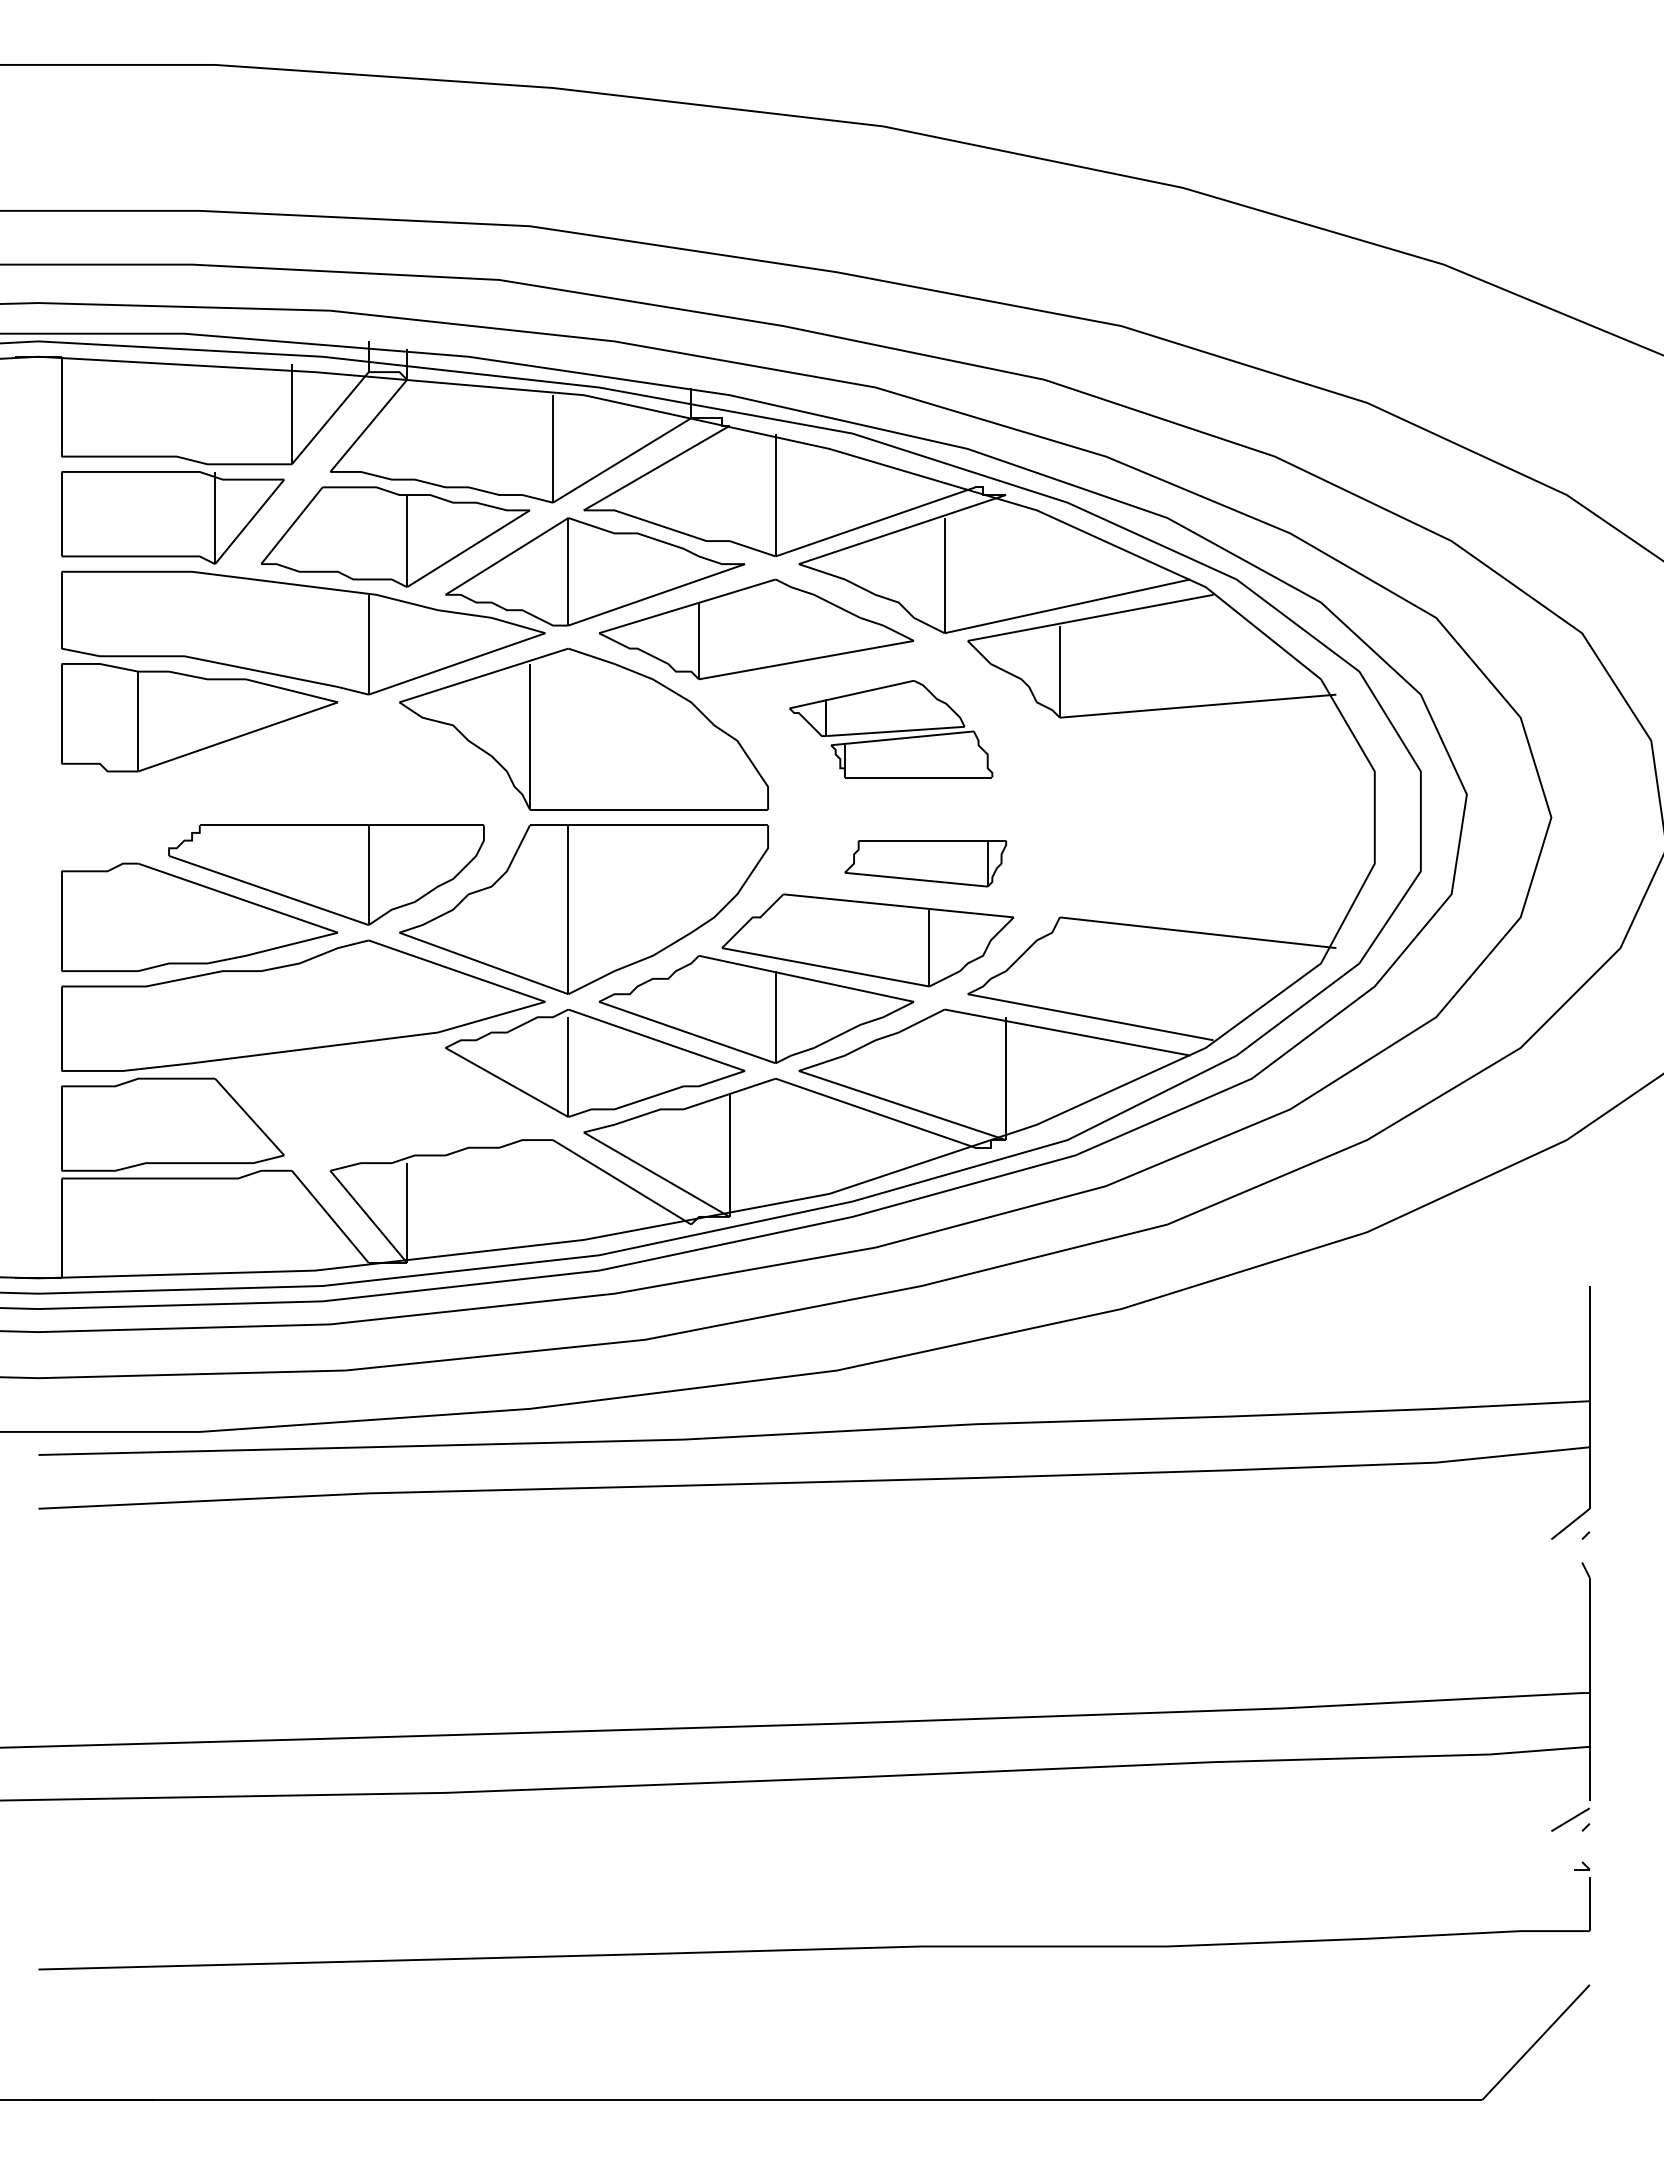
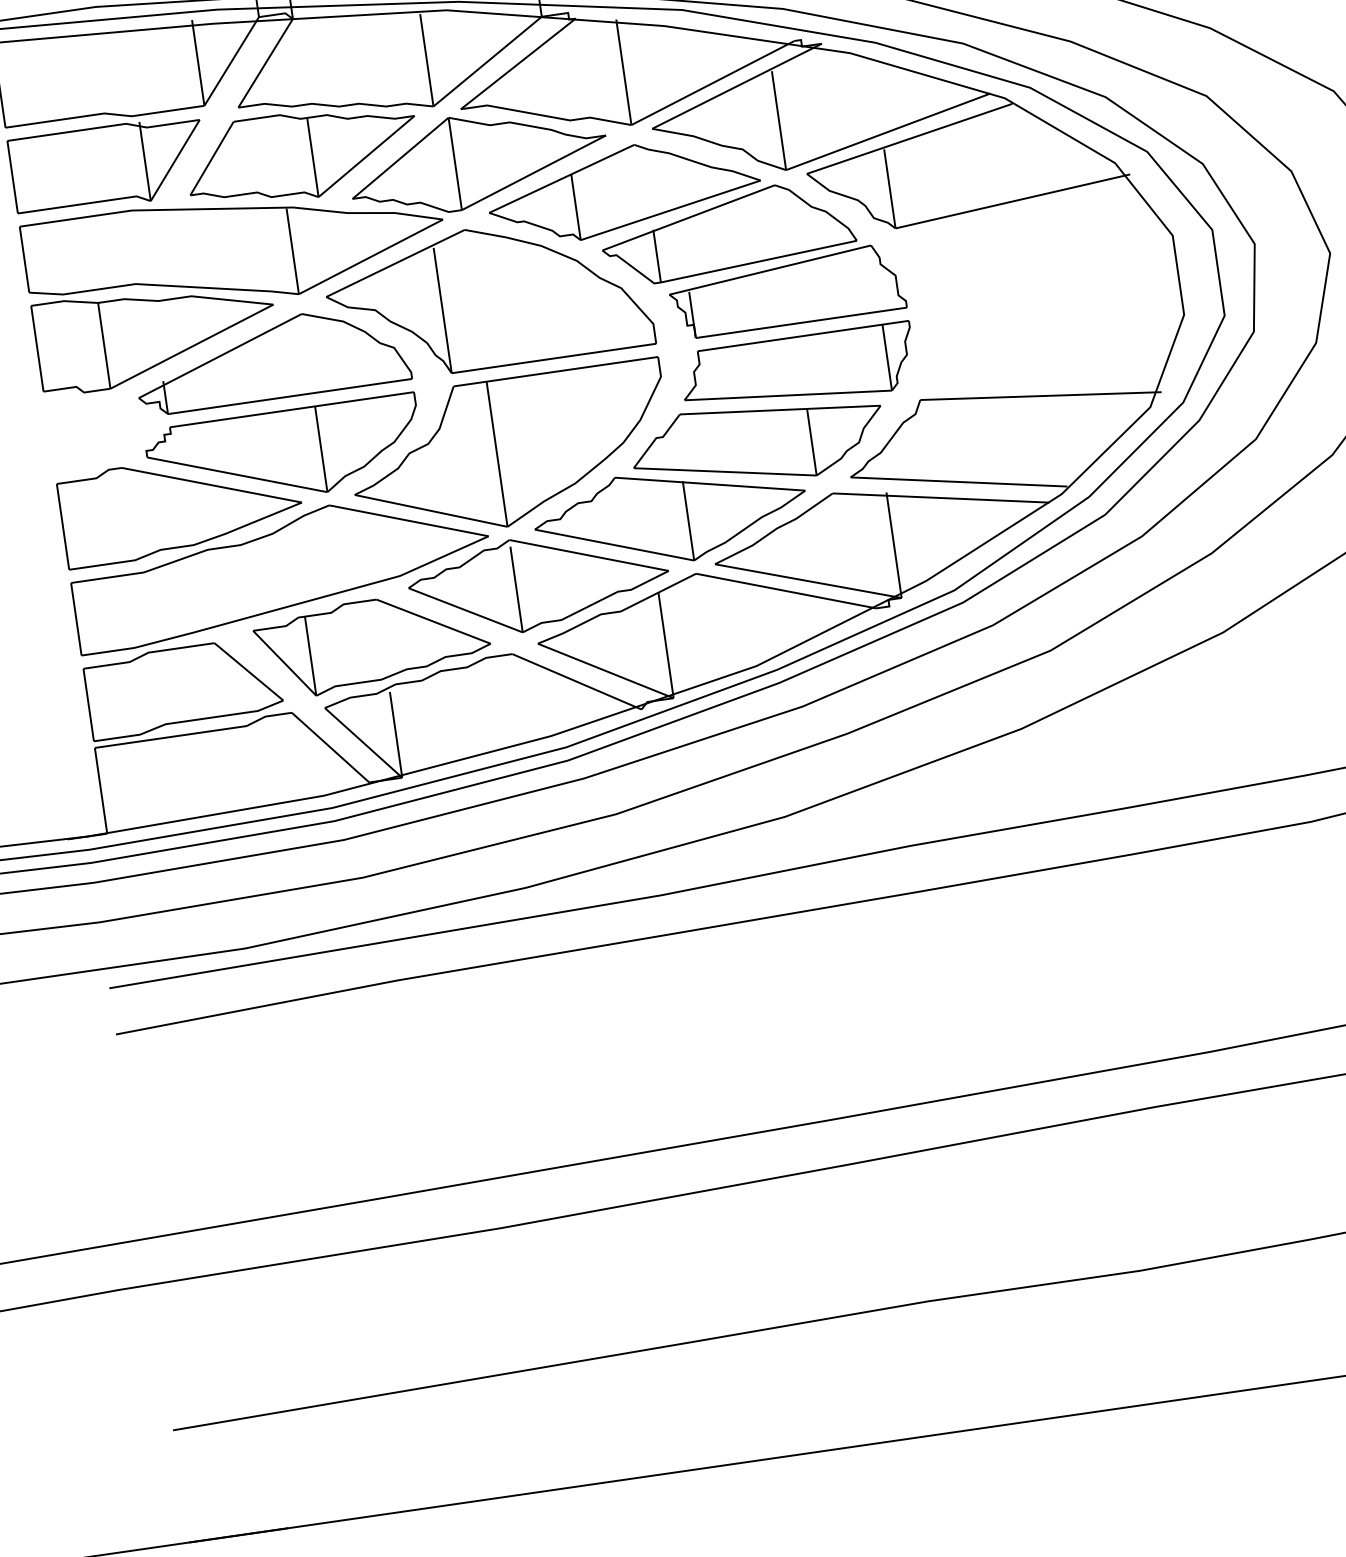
part: (890, 728) -> (751, 258), size x1.67
part: (326, 763) -> (271, 358), added
part: (925, 863) -> (798, 370), size x1.67
part: (395, 1105) -> (372, 643), added

